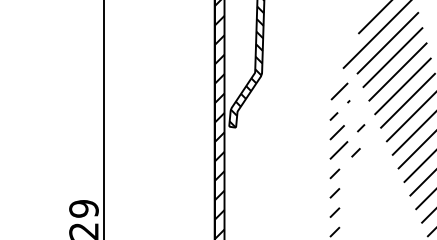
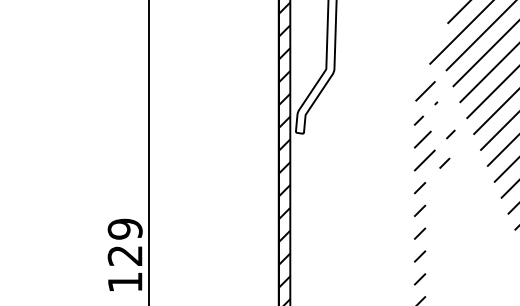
hatch: (246, 72) -> (316, 69), removed

